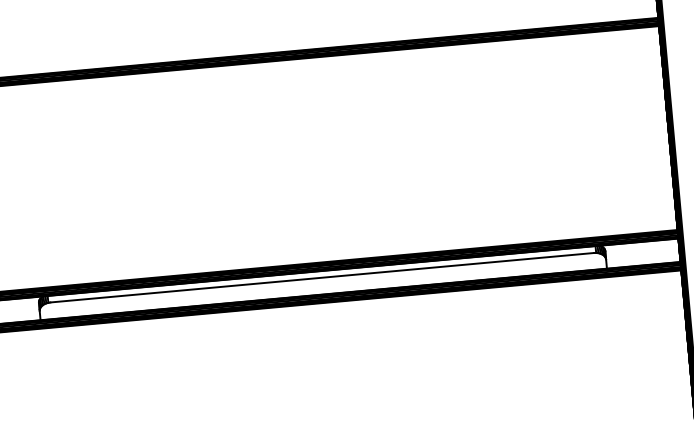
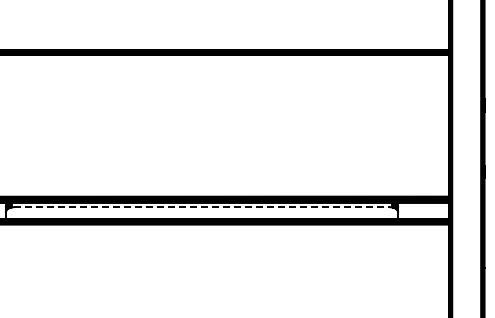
line: (323, 278) -> (202, 207), solid -> dashed

